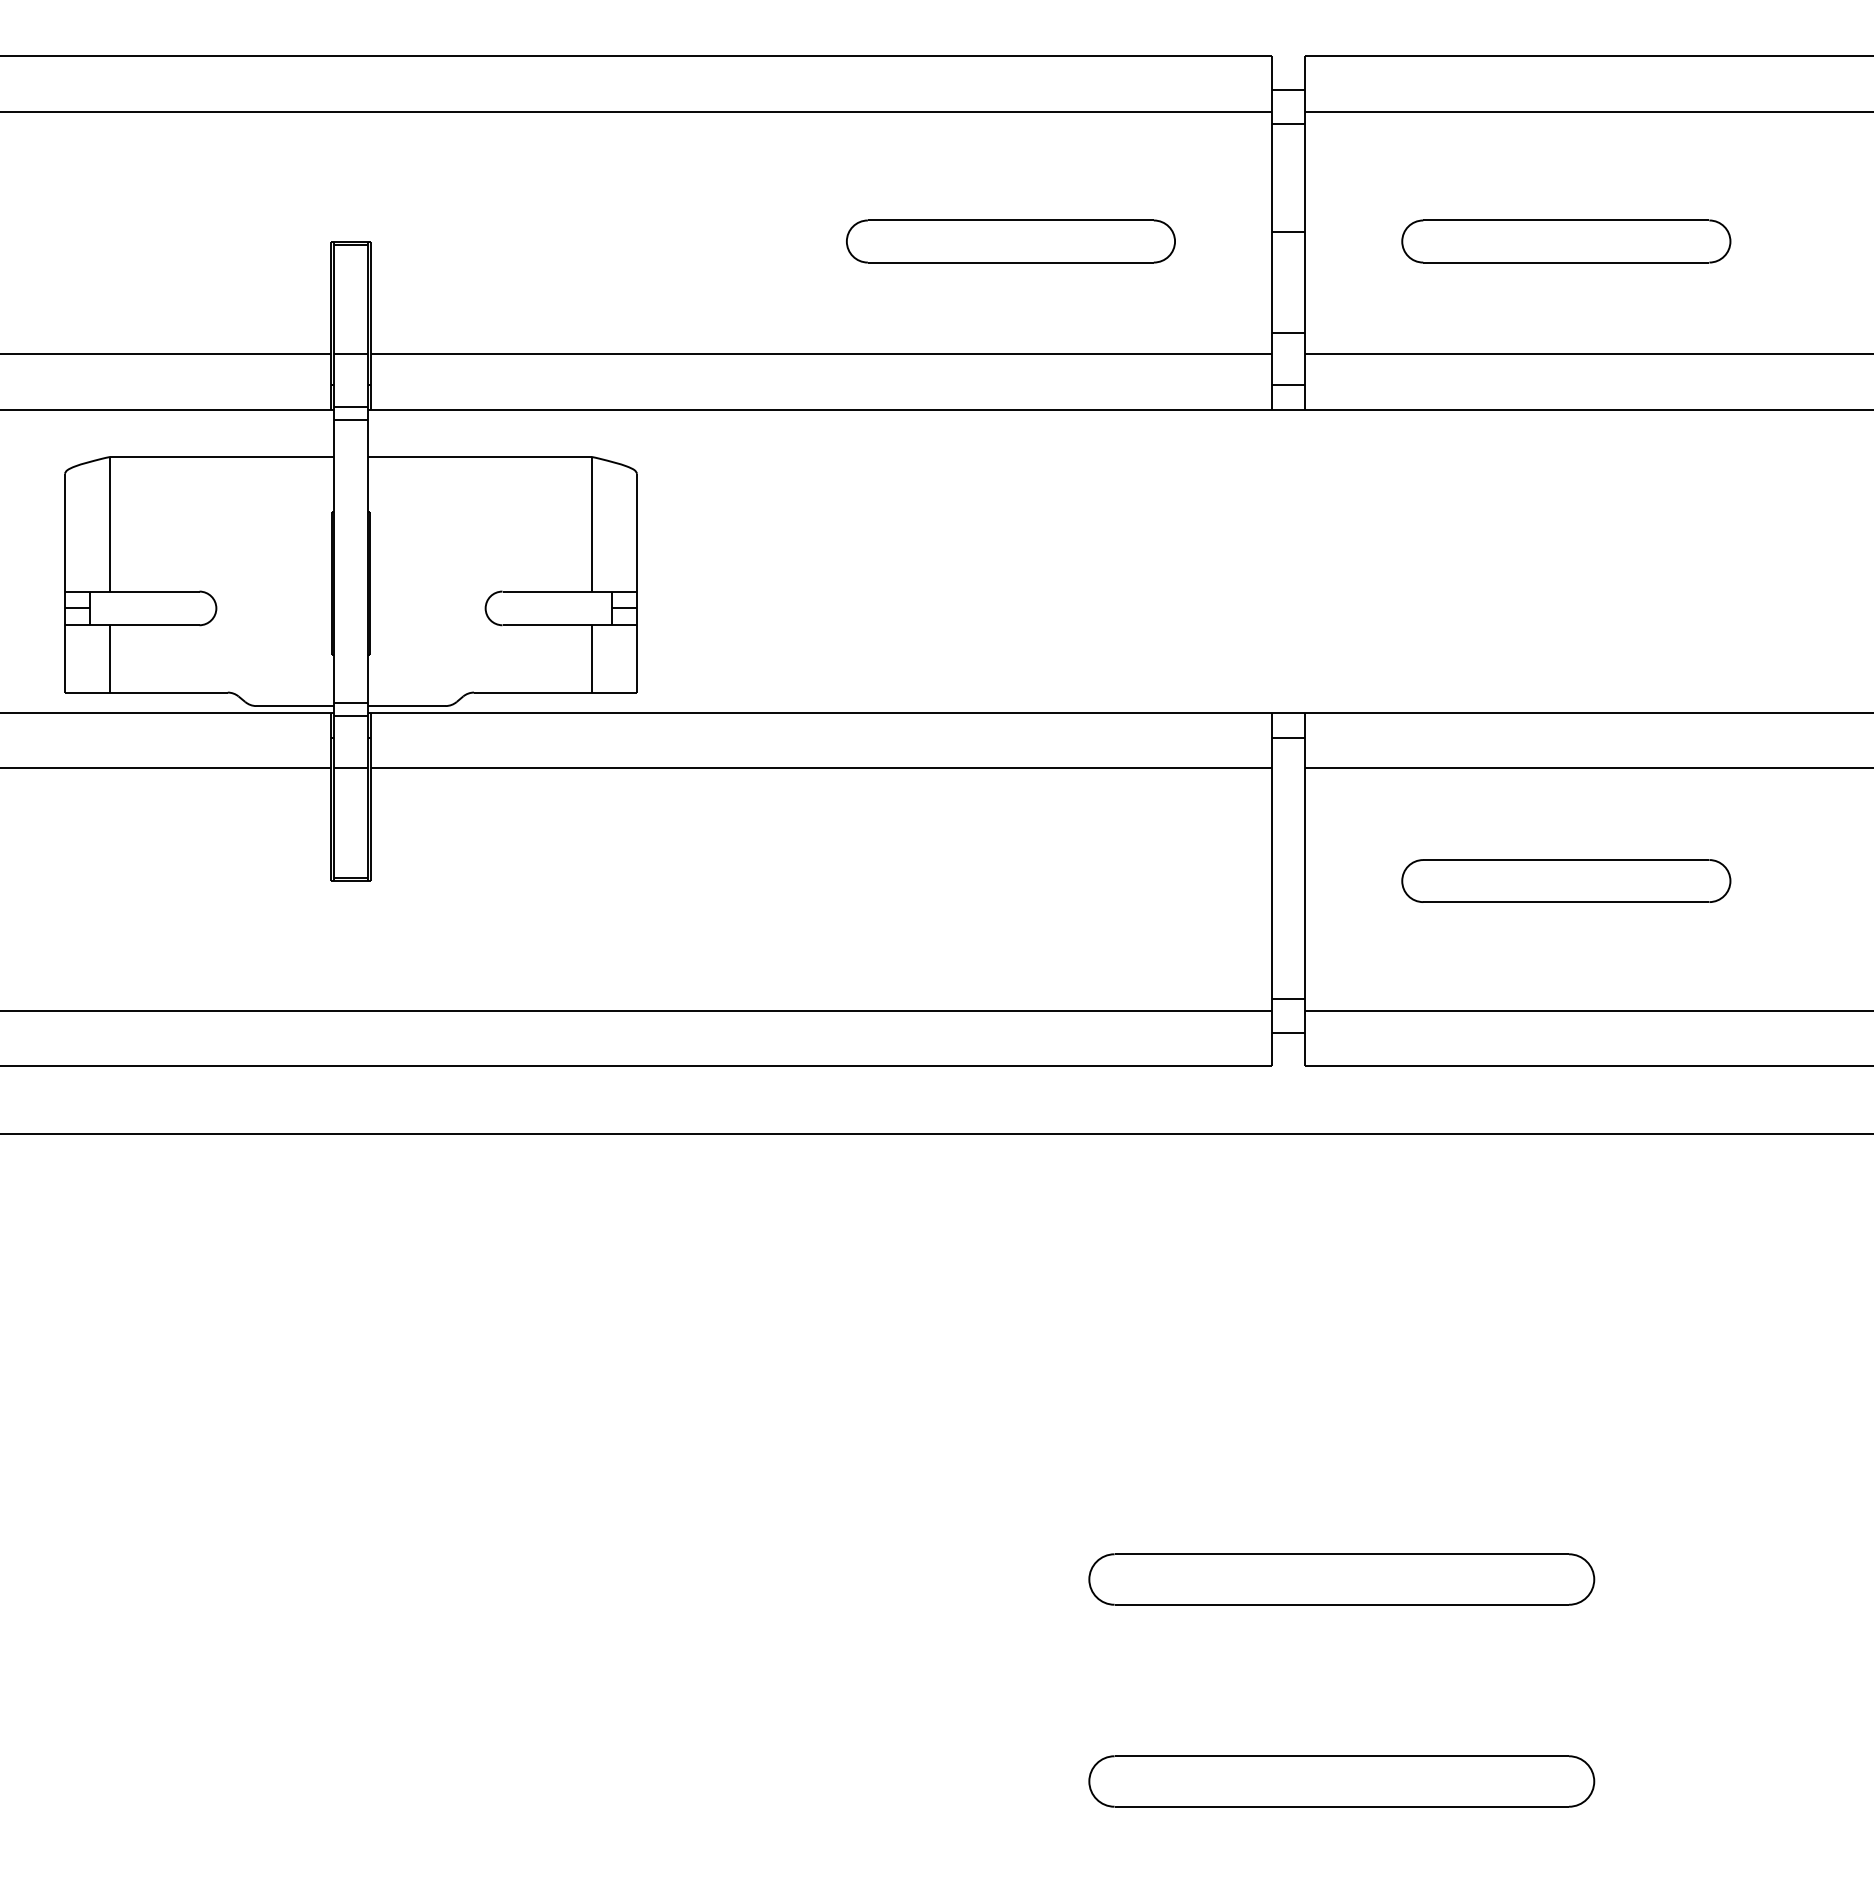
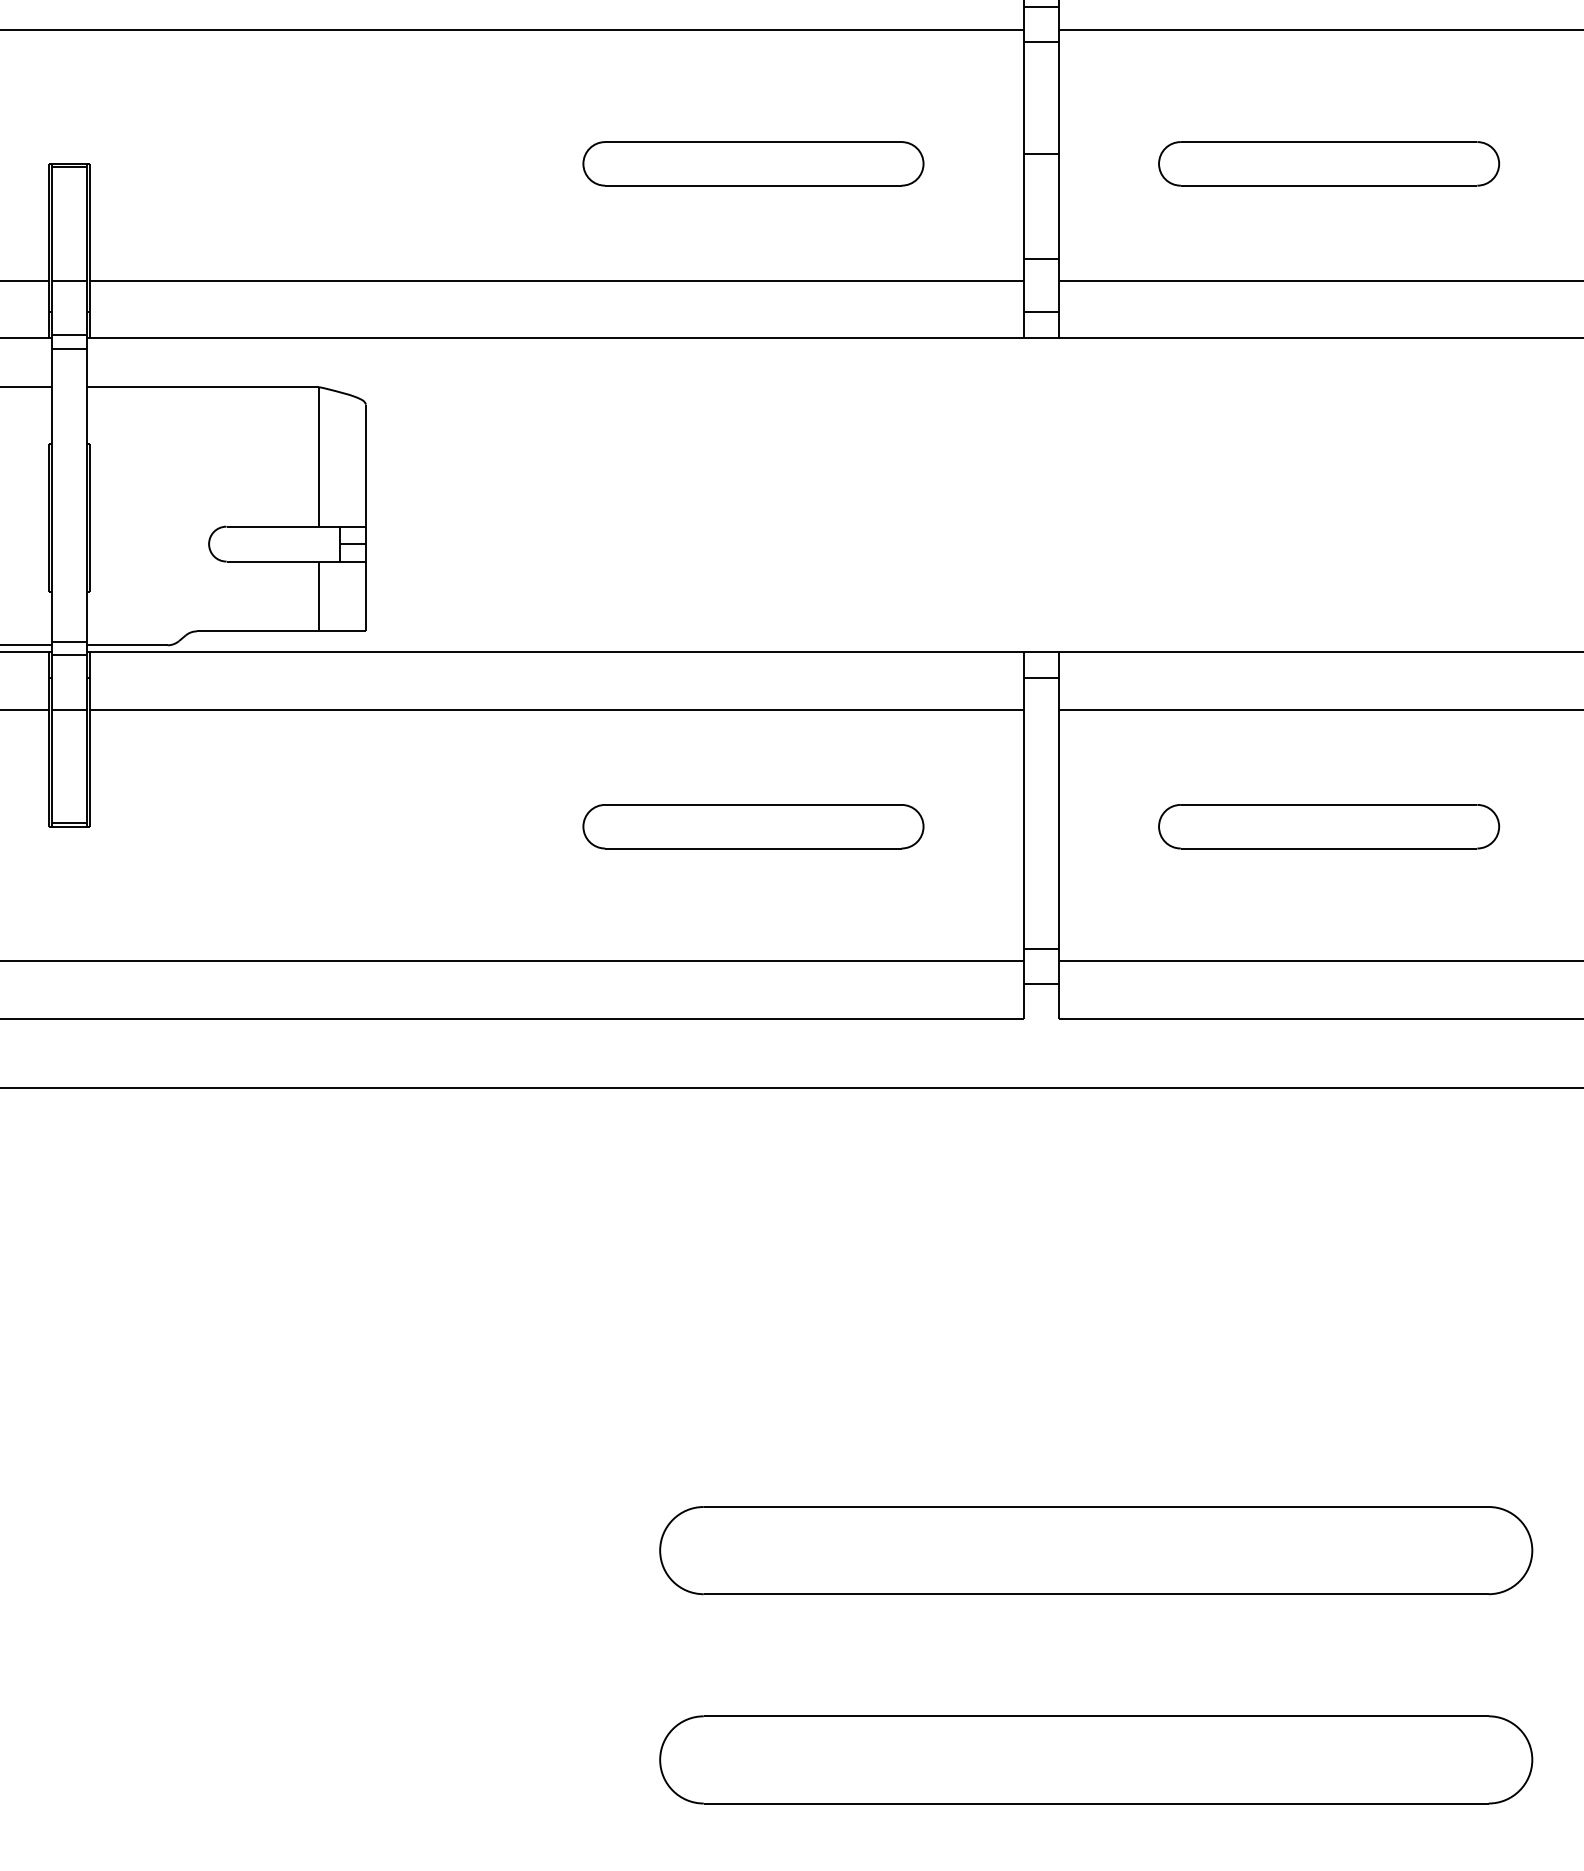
part: (1010, 880) -> (753, 826), added
part: (1341, 1579) -> (1096, 1550), size x1.67
part: (1341, 1781) -> (1096, 1759), size x1.67

